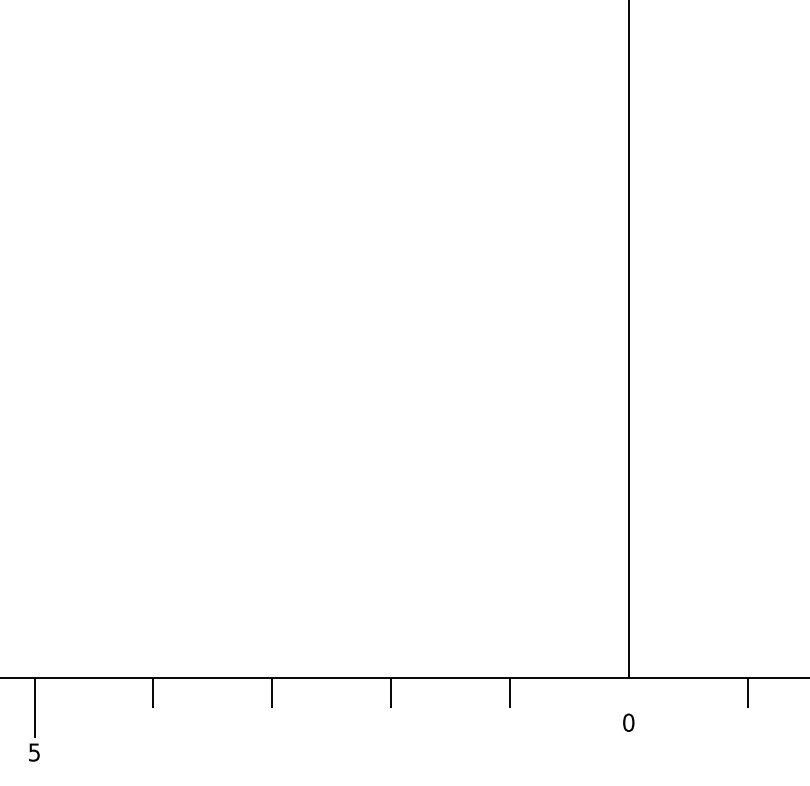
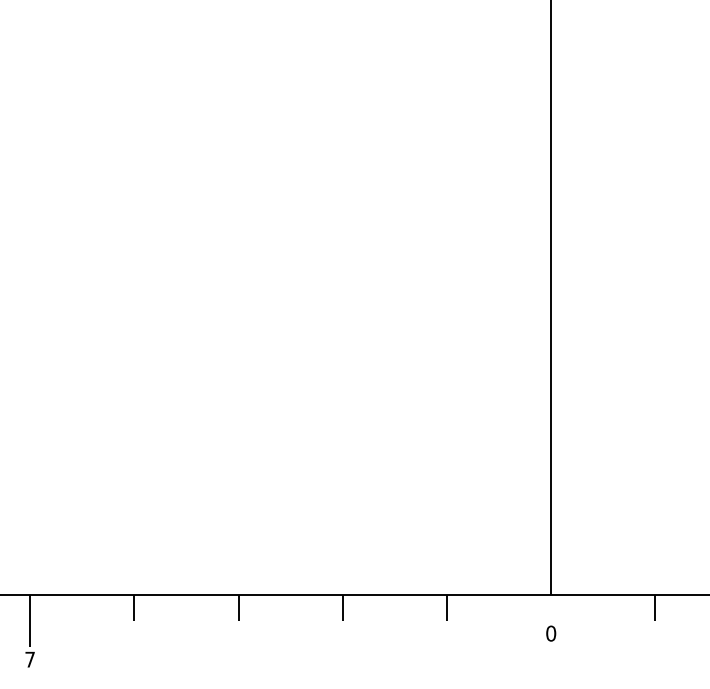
text: (34, 752) -> (30, 659), 5 -> 7

